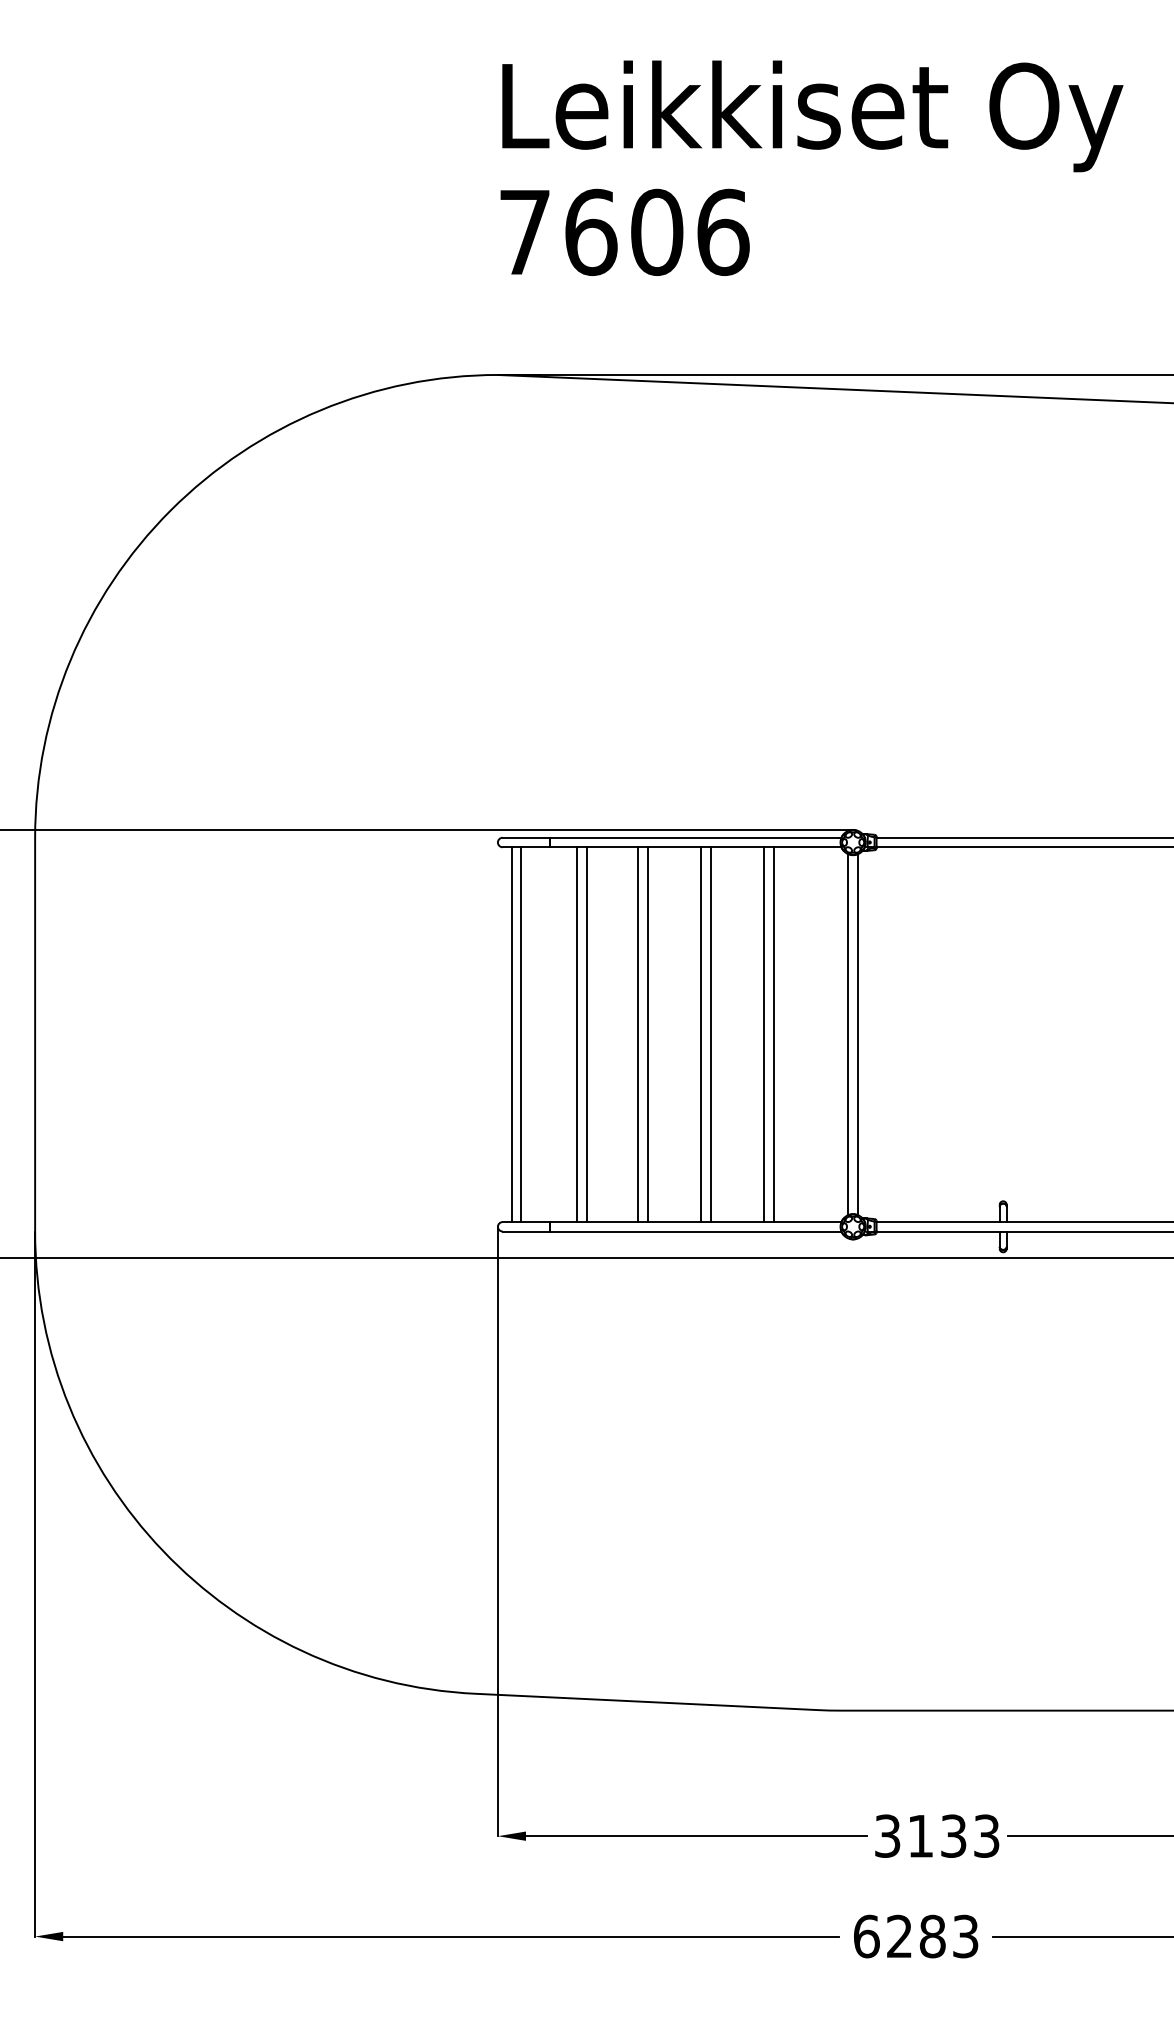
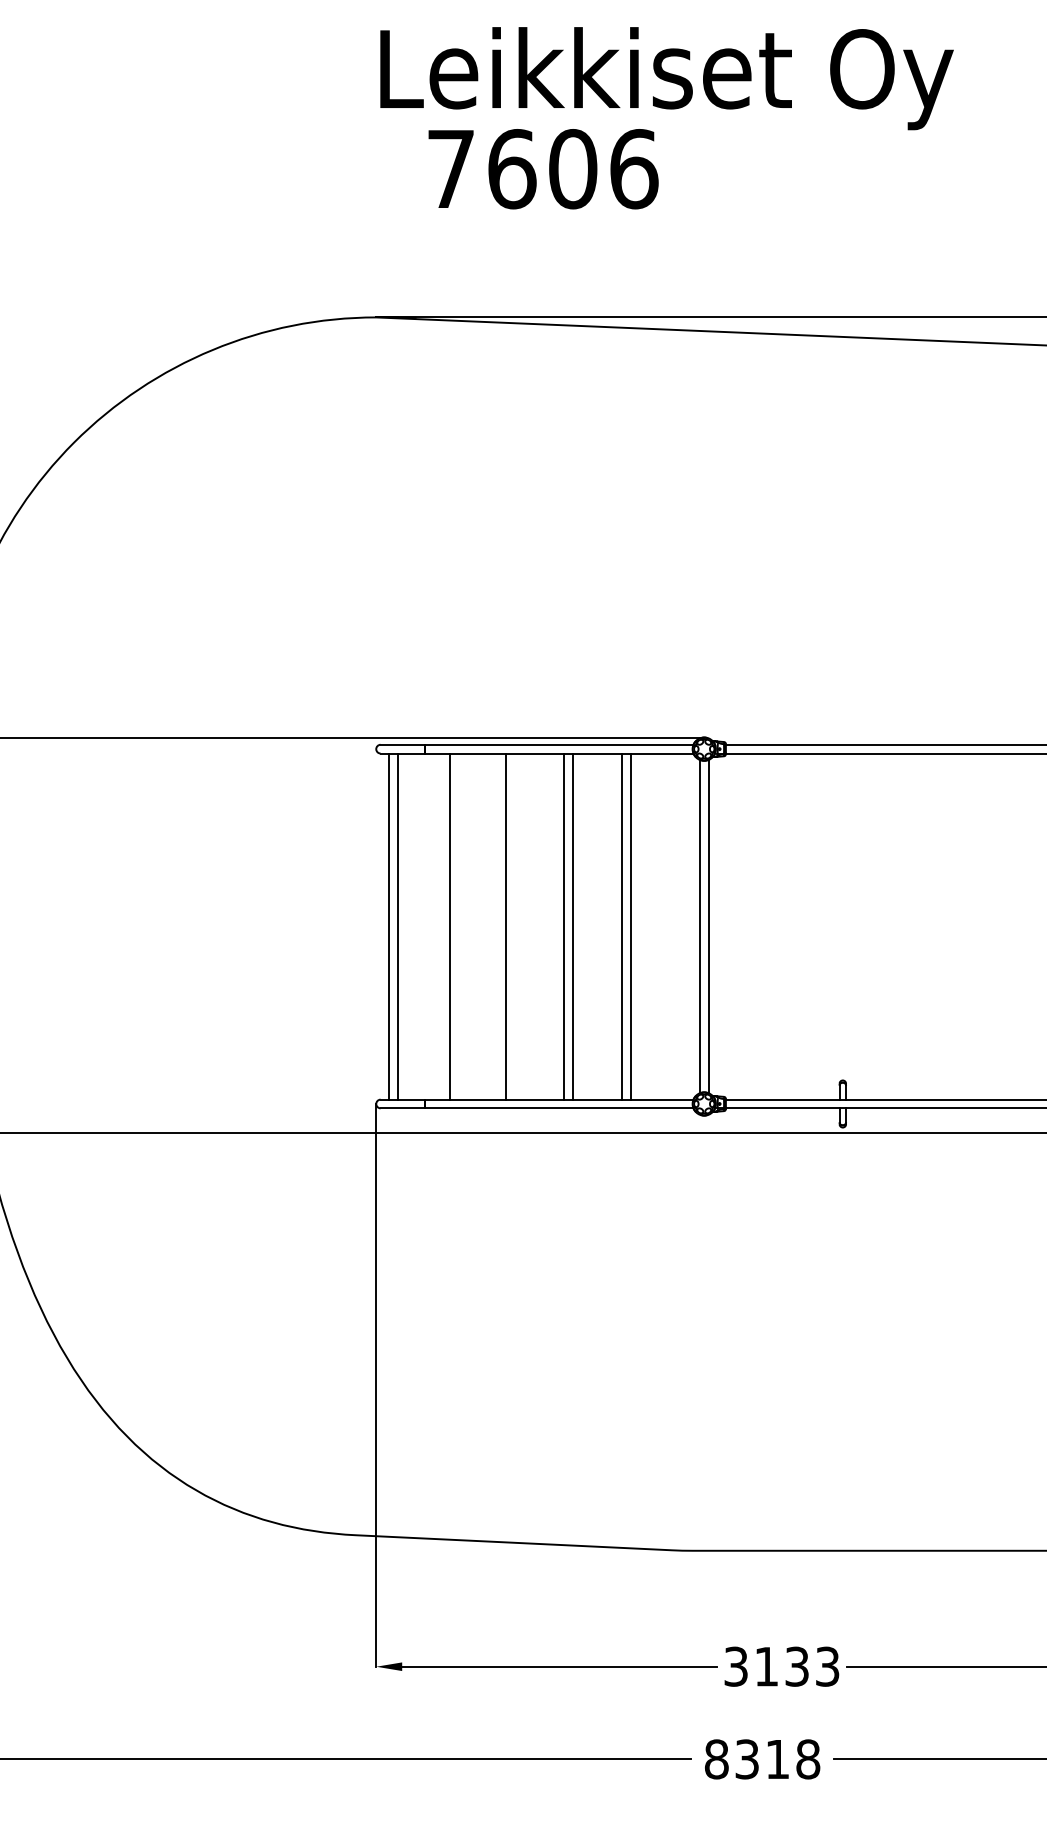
text: (624, 231) -> (543, 168), moved
line: (586, 1034) -> (458, 926), removed
line: (647, 1034) -> (514, 926), removed
text: (915, 1936) -> (761, 1759), 6283 -> 8318

